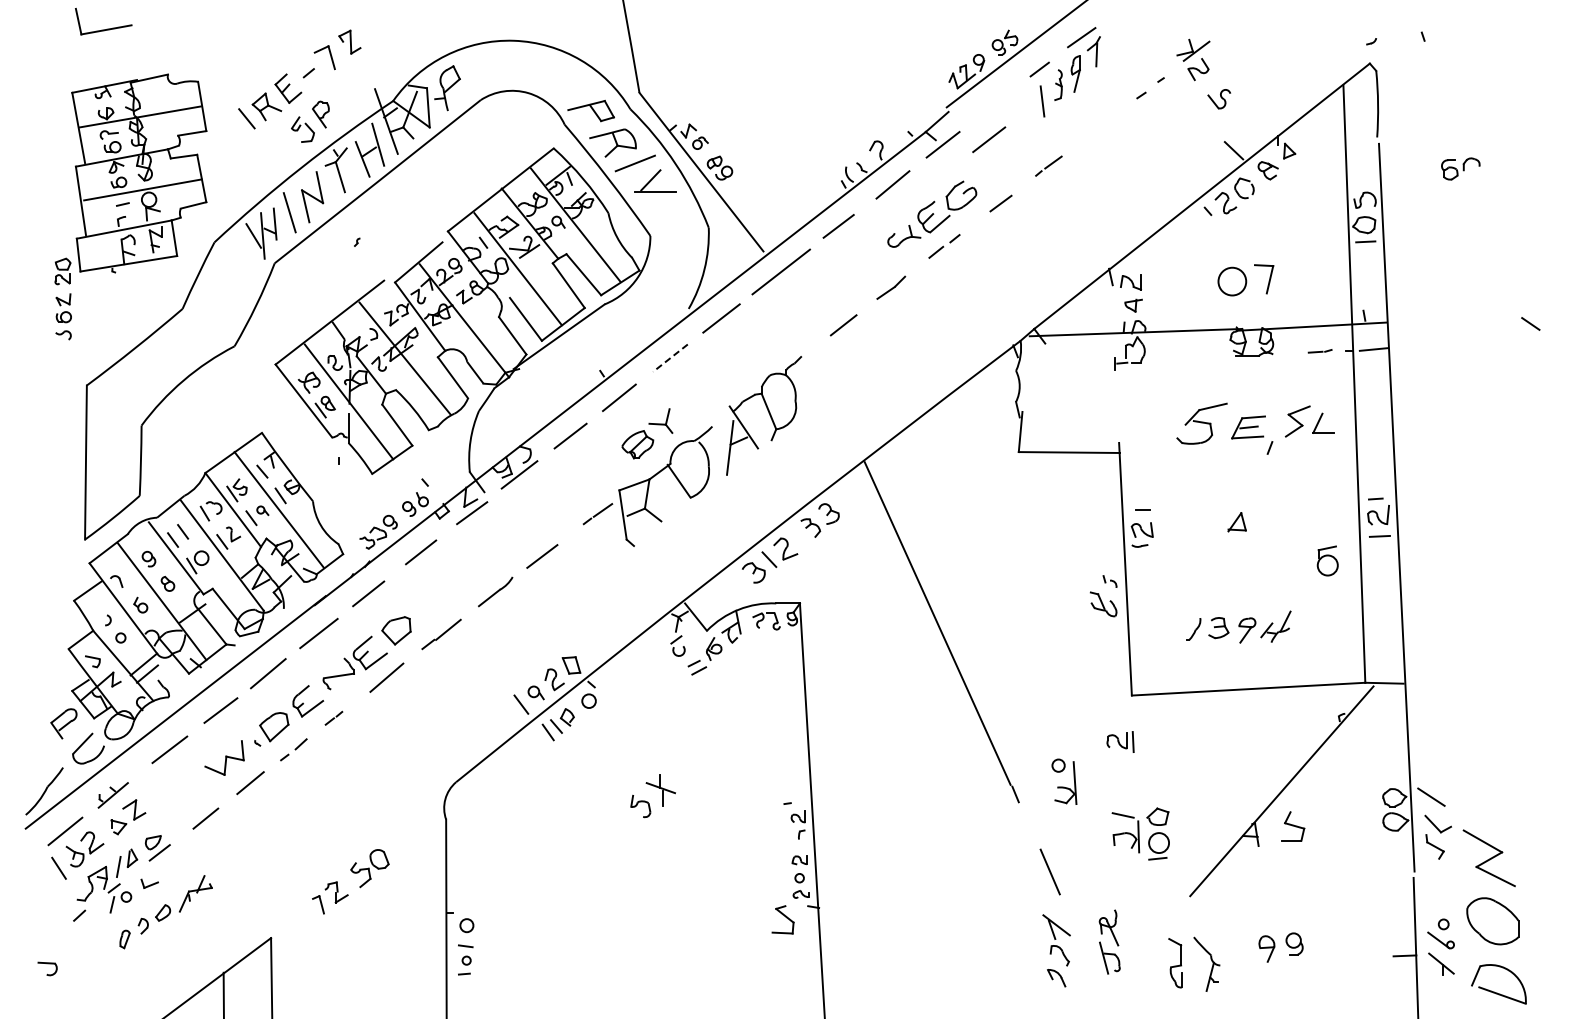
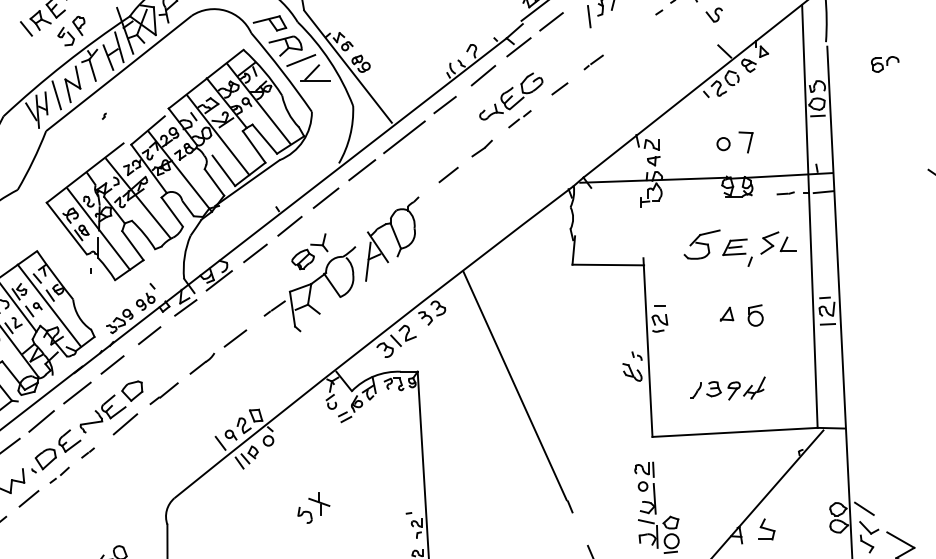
line: (989, 139) -> (551, 21), moved
circle: (1232, 281) -> (723, 144), size x0.62
line: (670, 358) -> (326, 198), dashed -> solid
part: (1327, 560) -> (755, 315), moved
part: (1064, 781) -> (647, 497), moved

